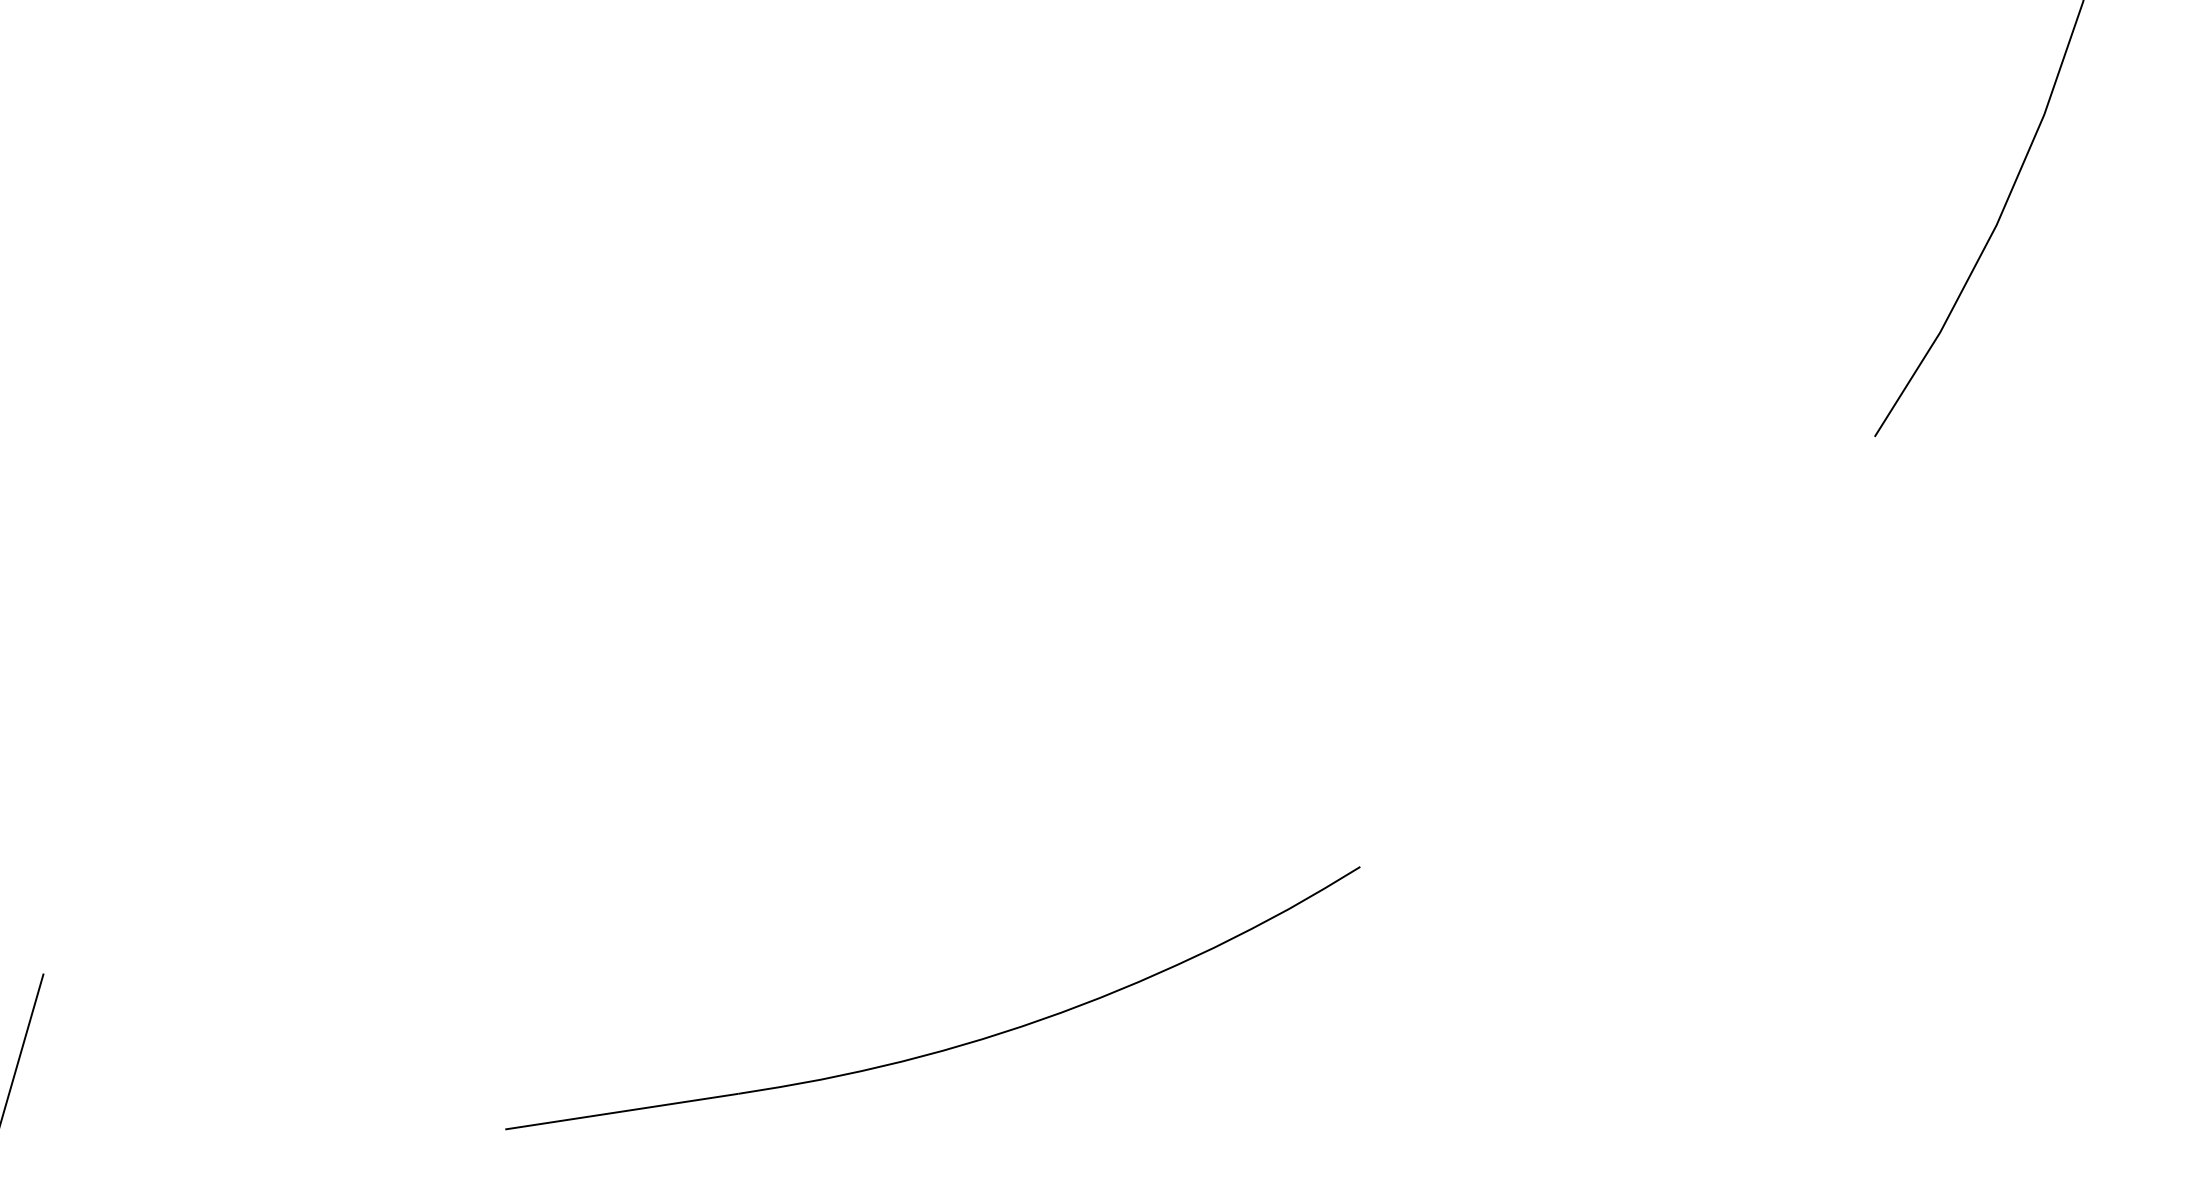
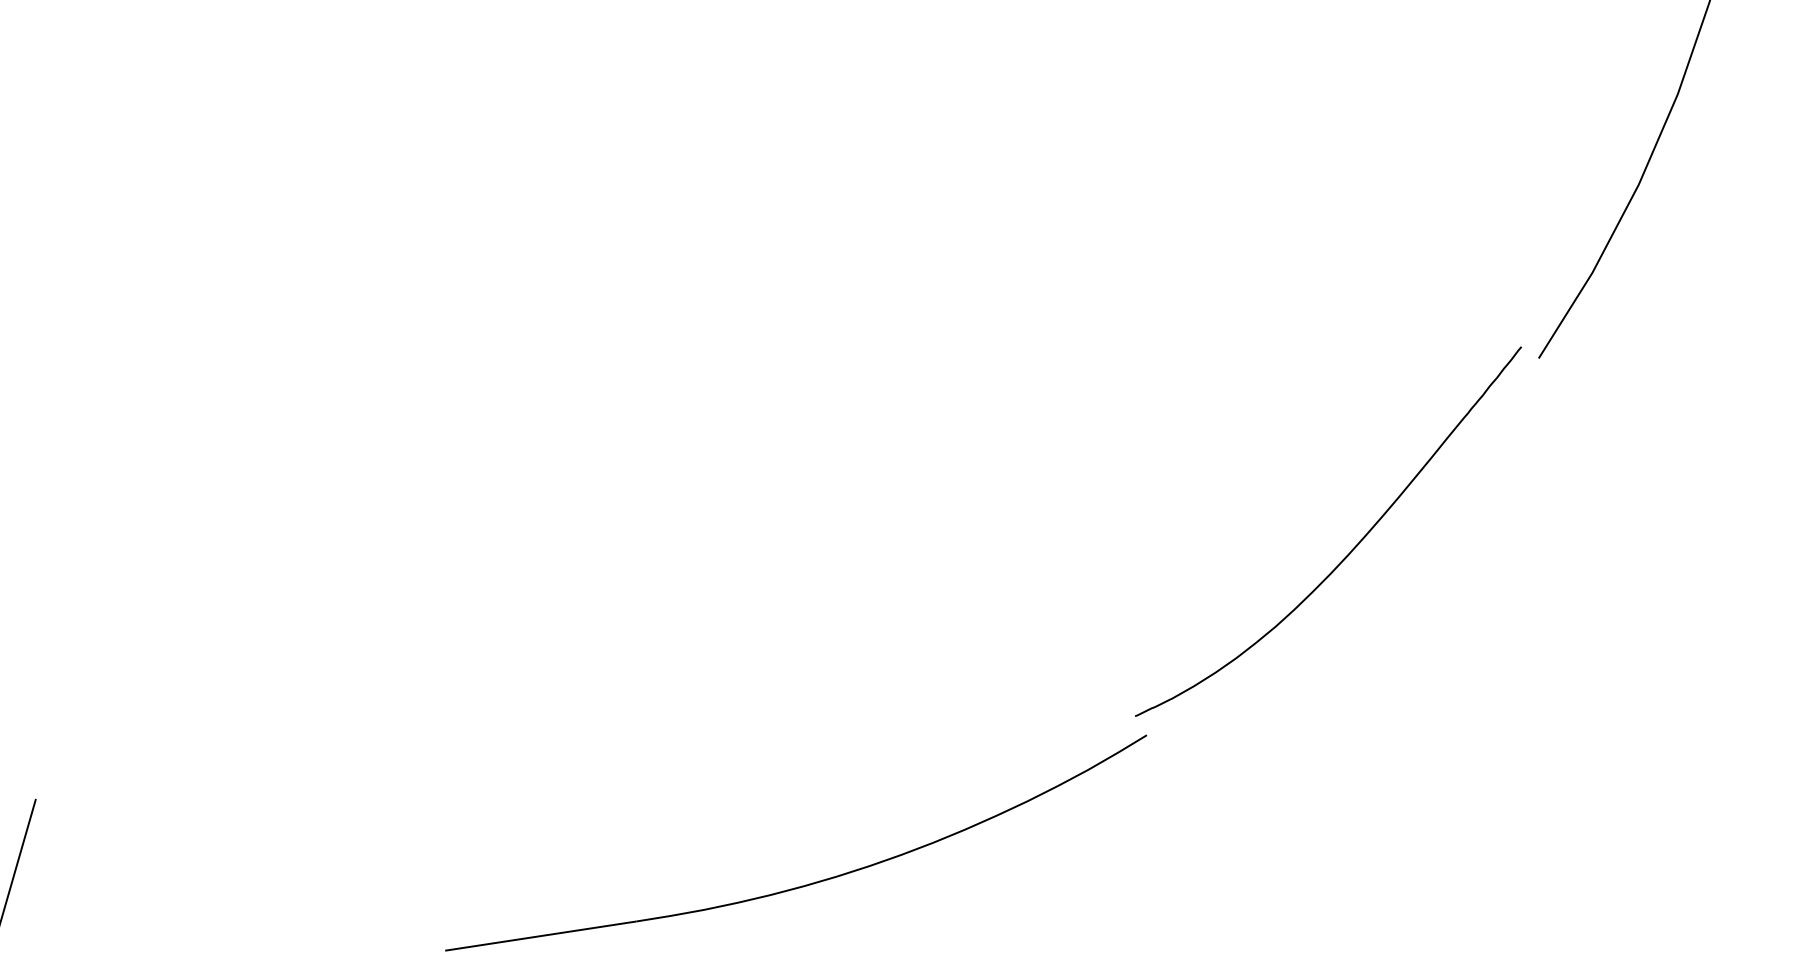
curve: (1644, 672) -> (1349, 551), added
part: (949, 1047) -> (809, 883), moved

